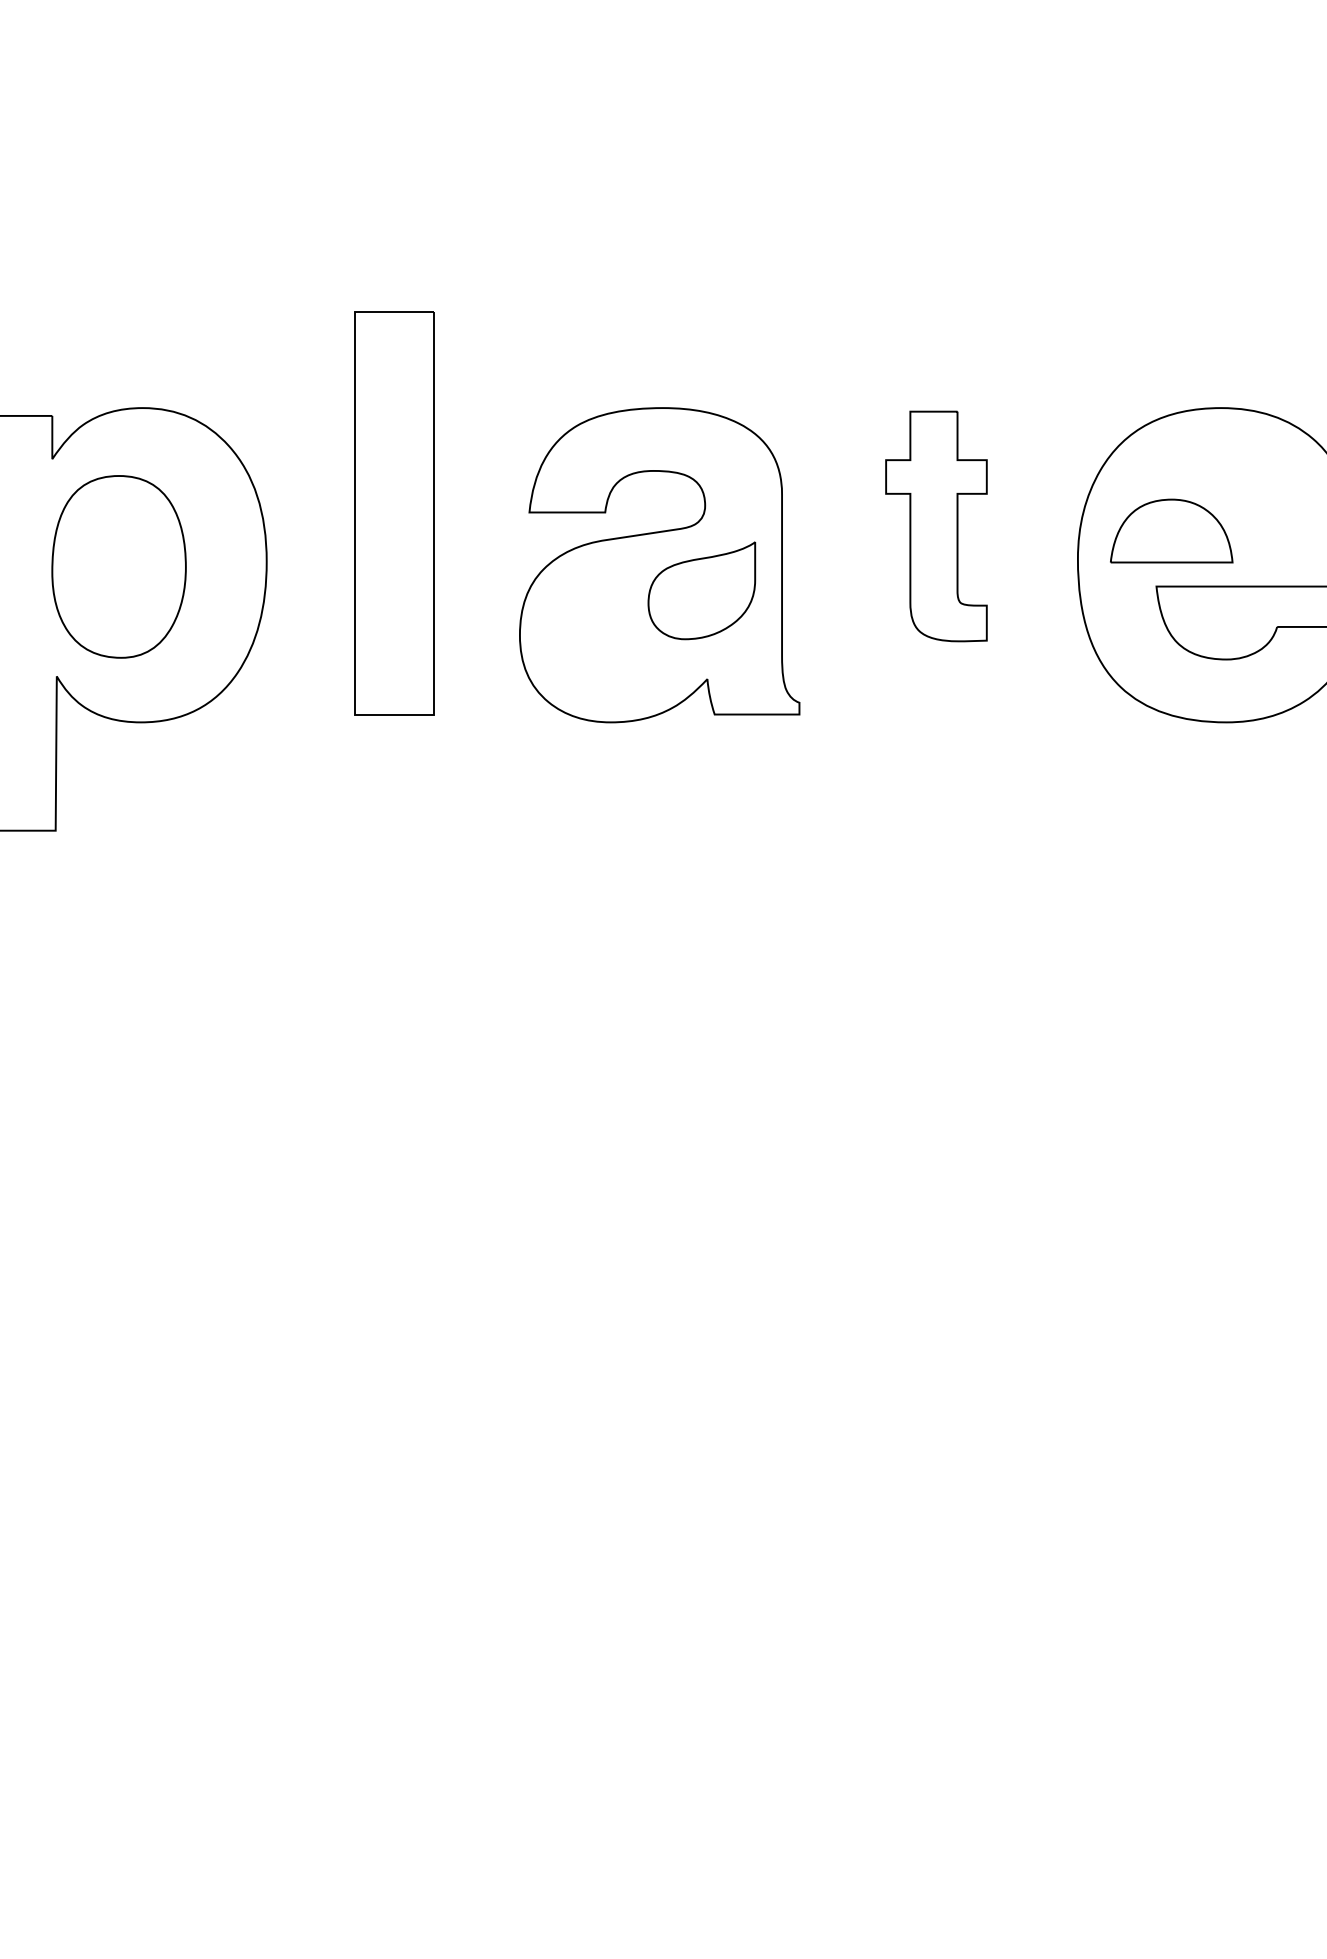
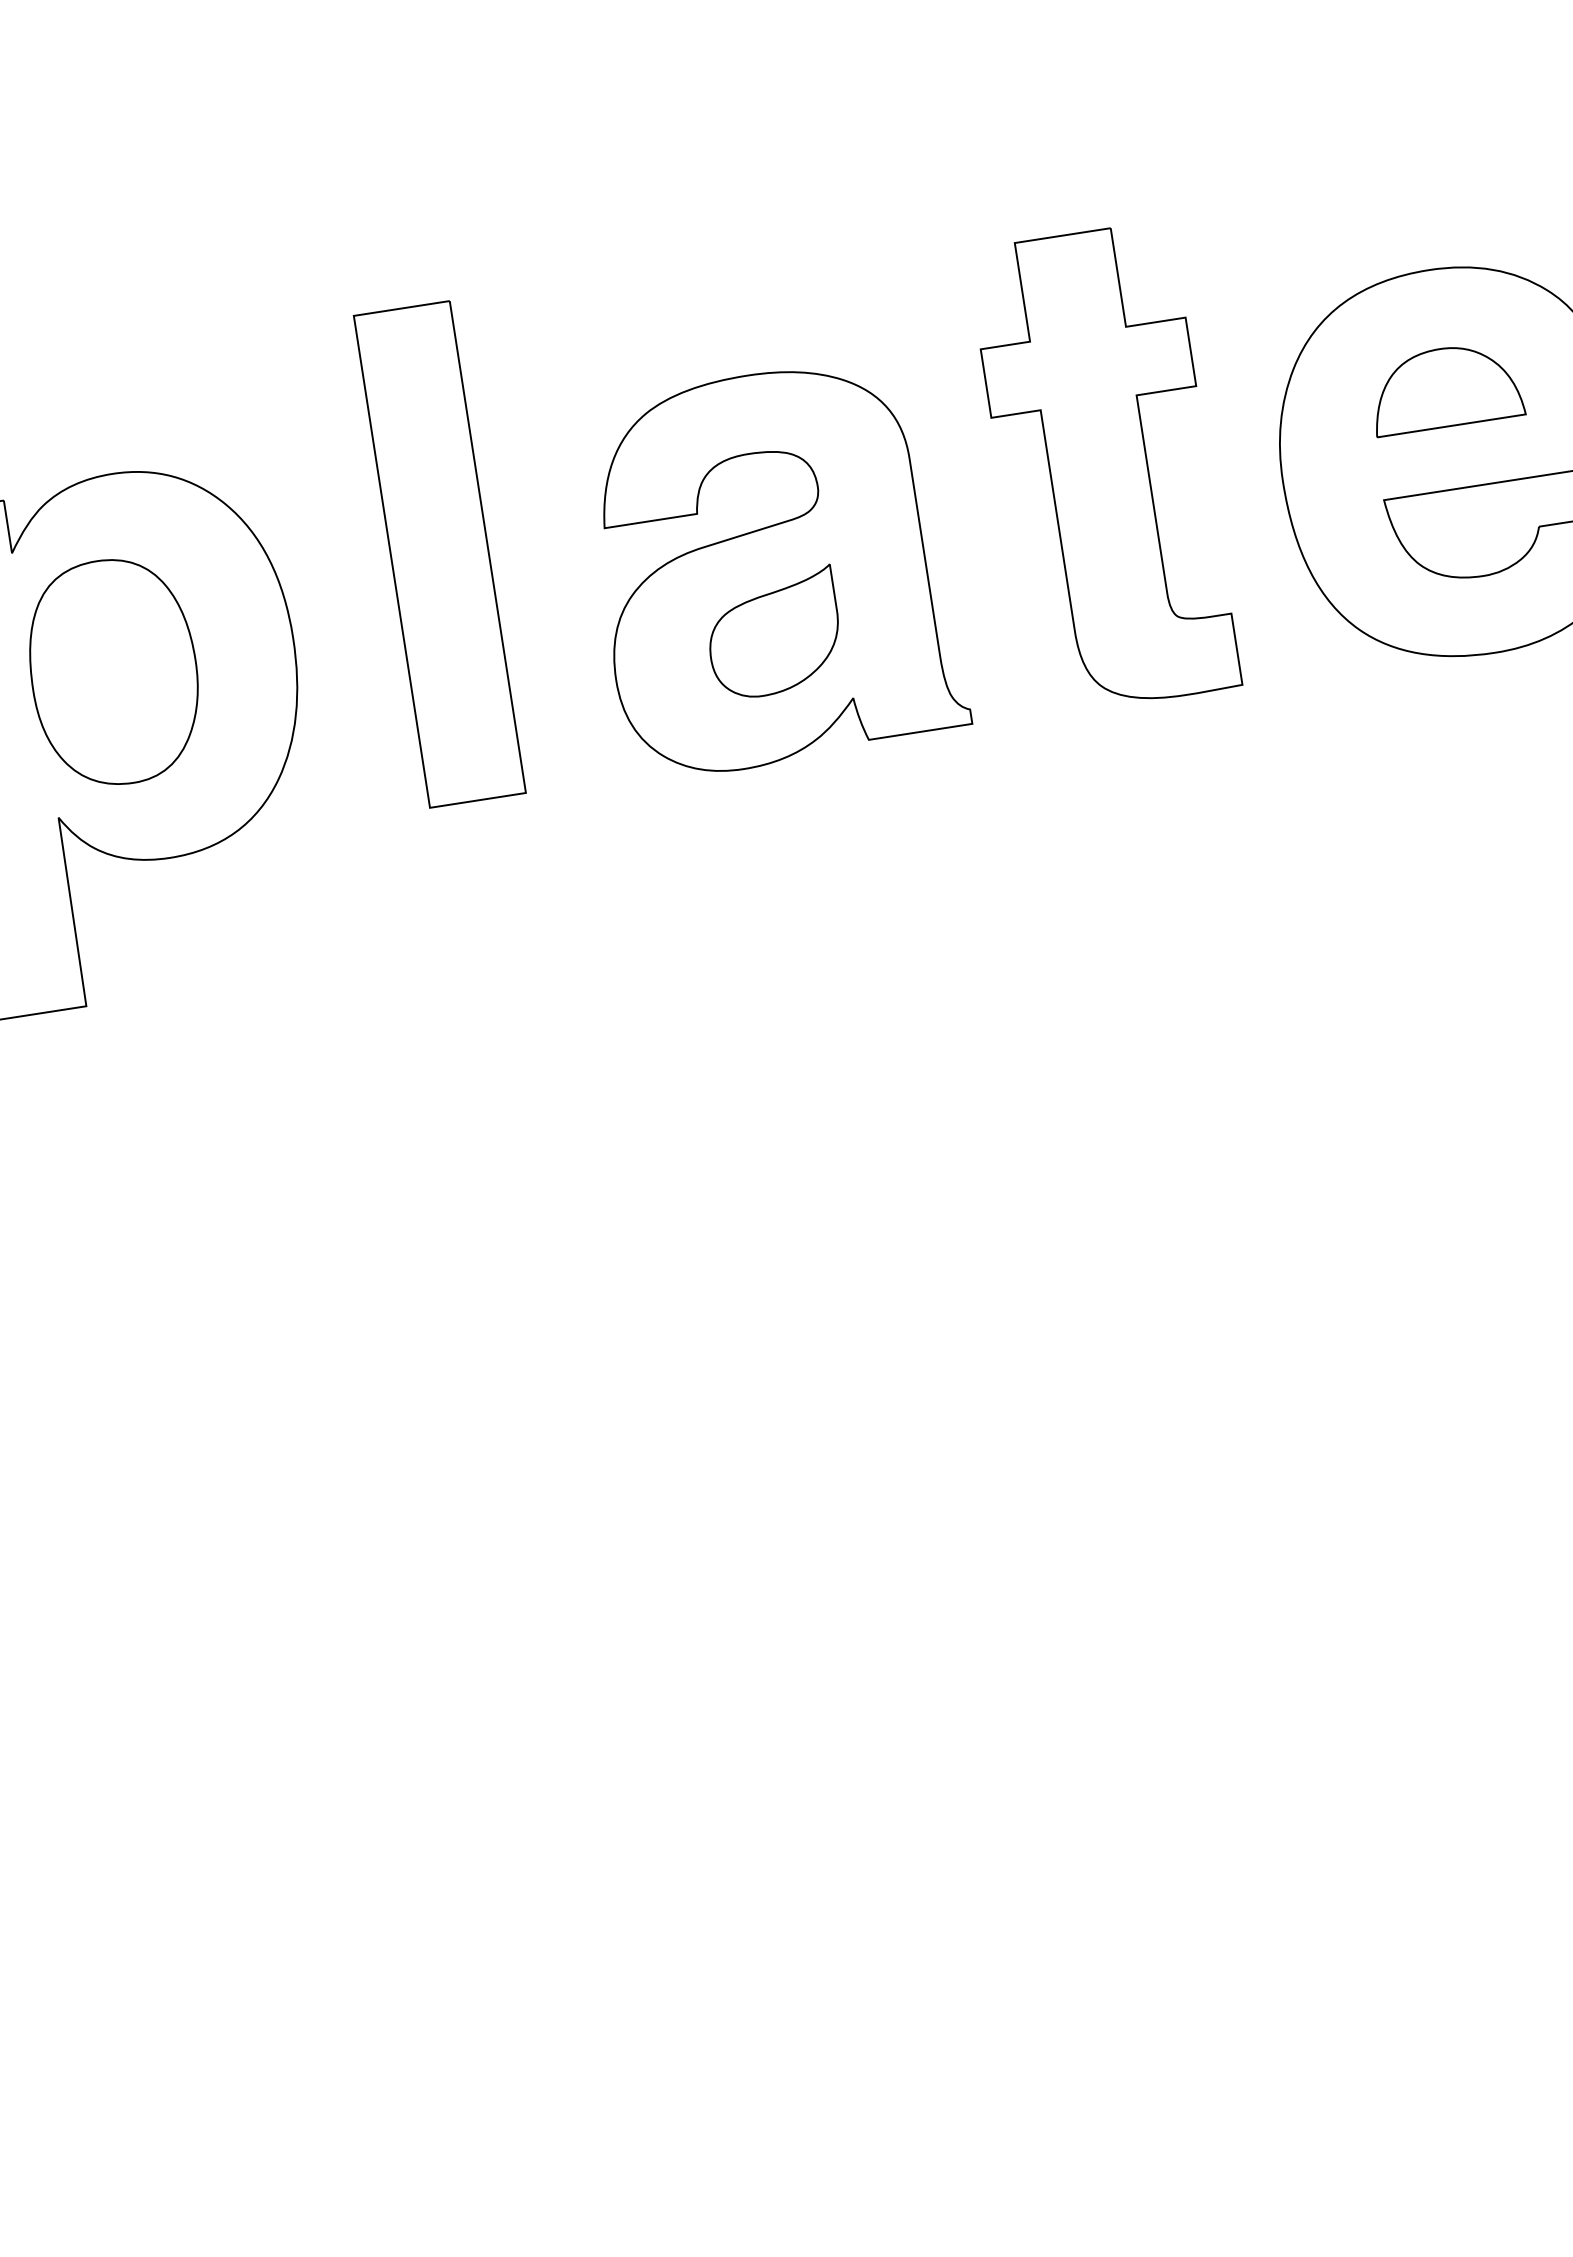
part: (936, 526) -> (1104, 468), size x1.67
part: (1171, 530) -> (1445, 386), moved
part: (701, 590) -> (773, 633), moved

